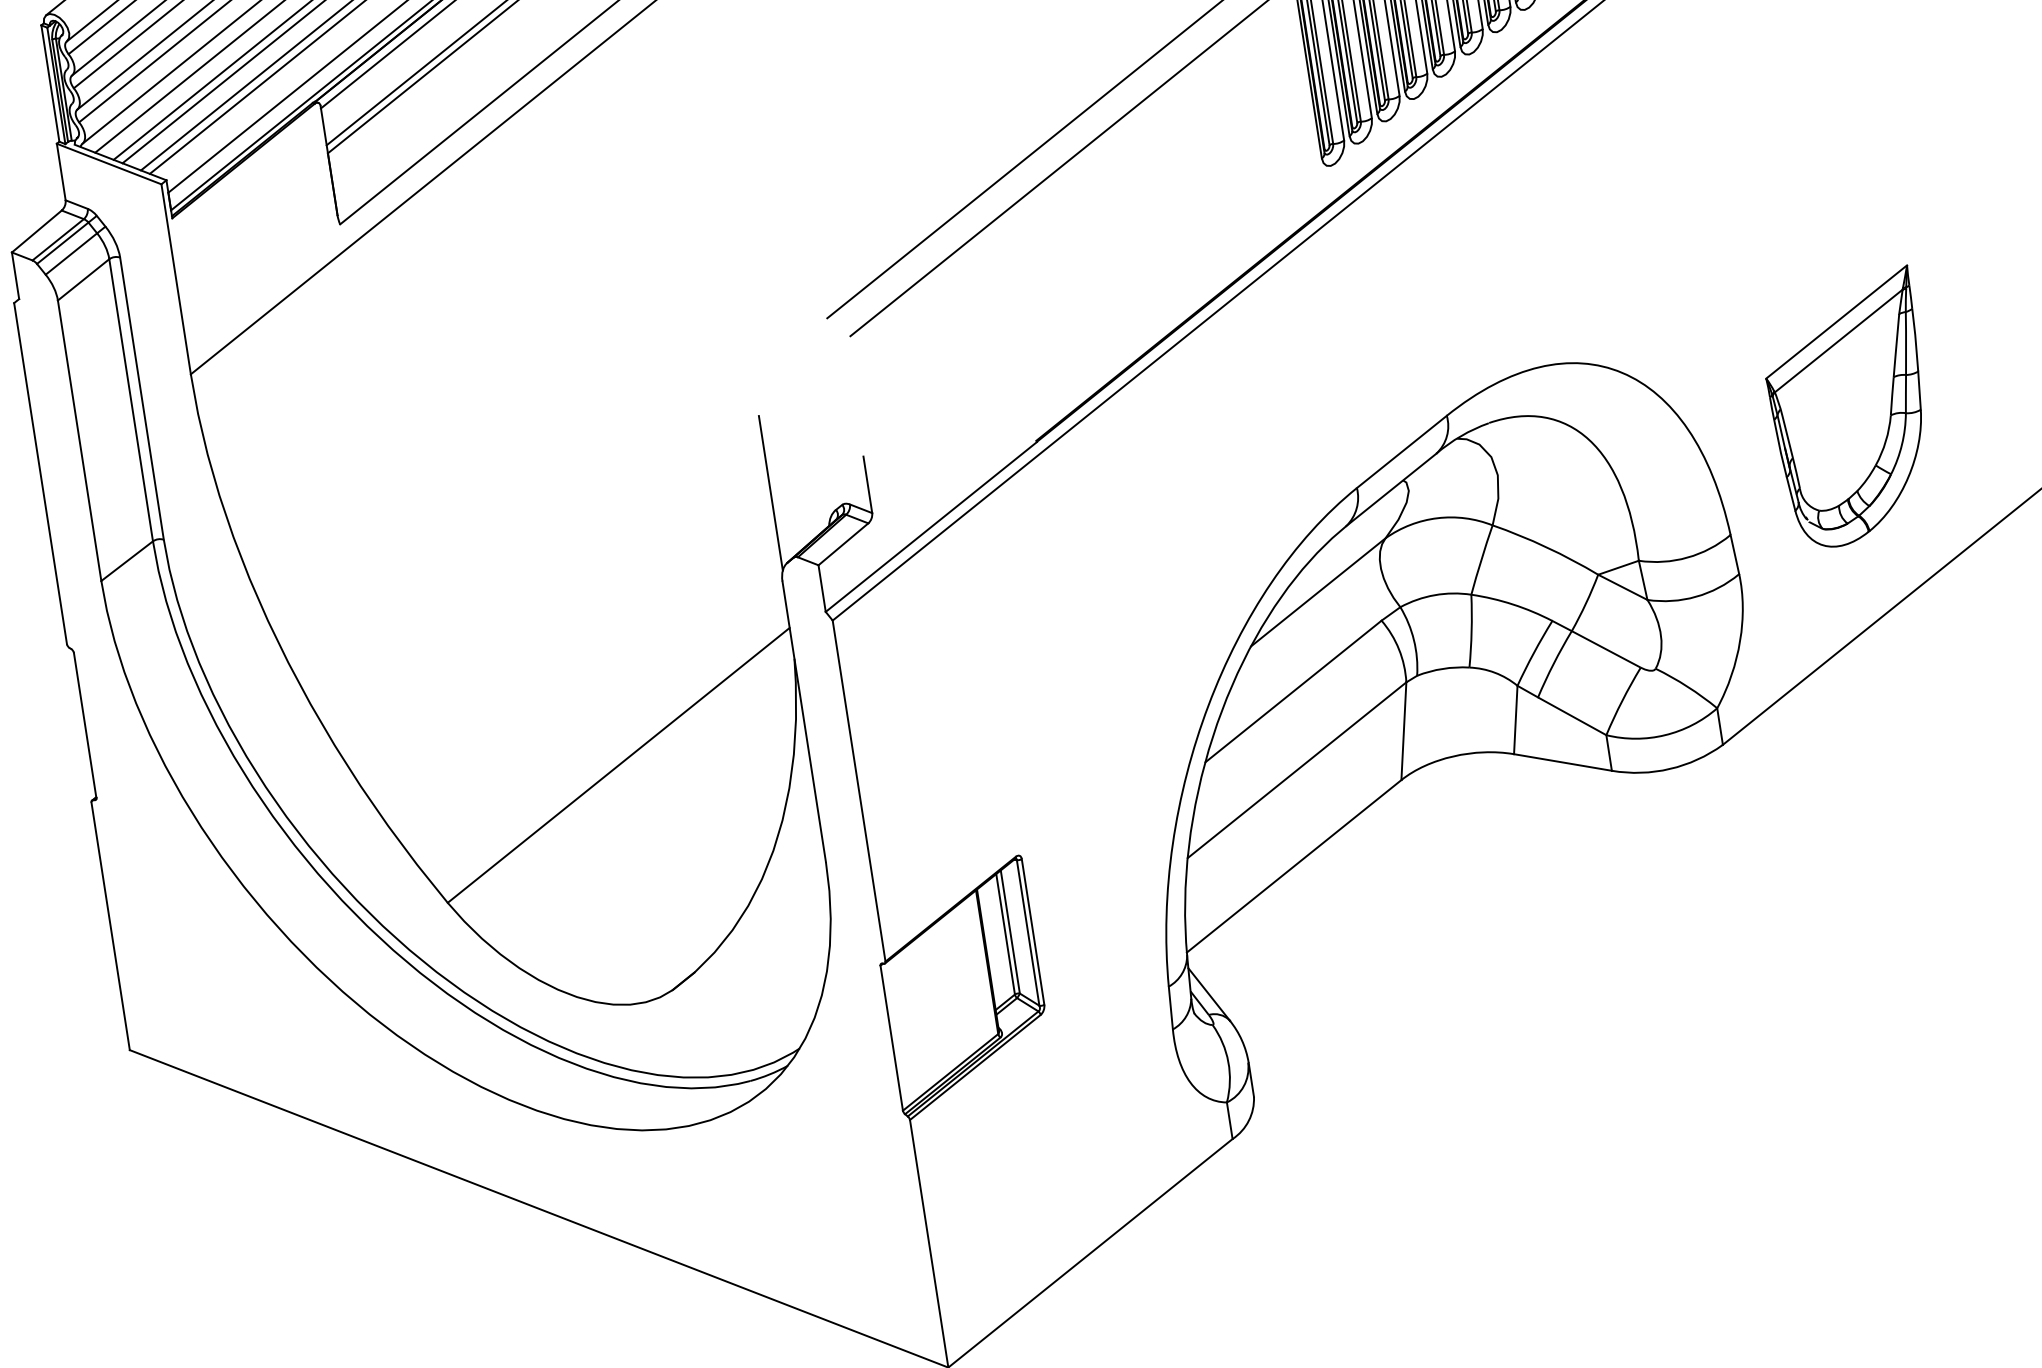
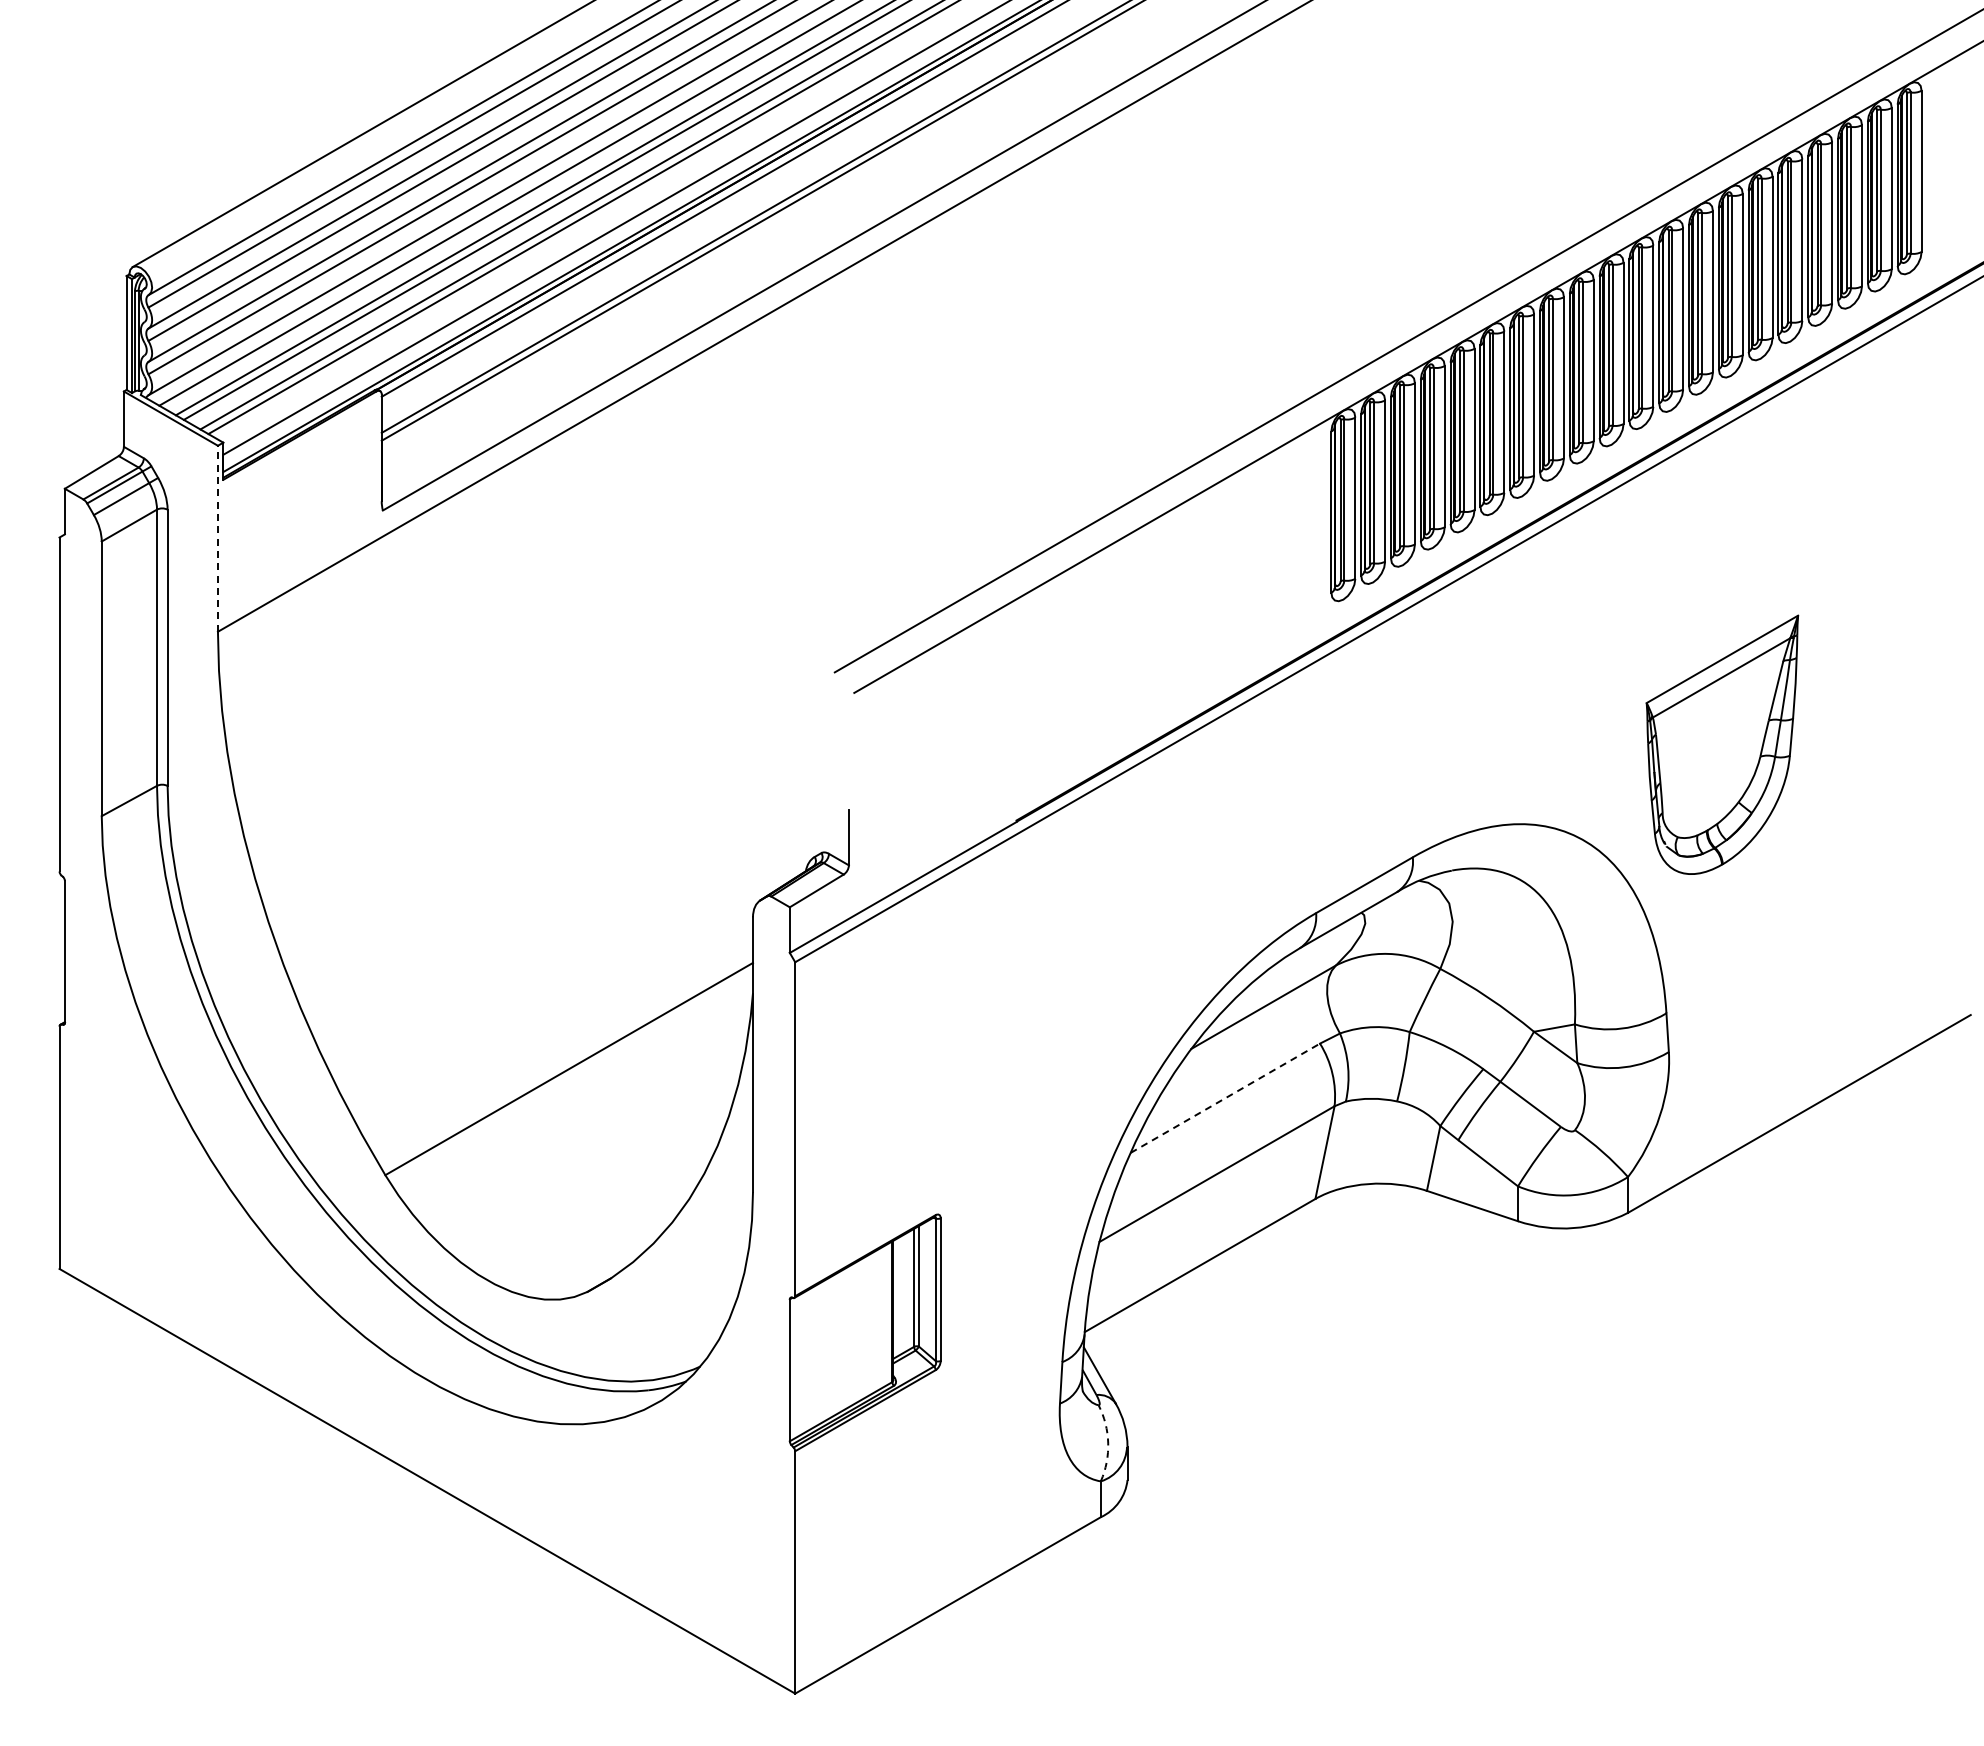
line: (175, 279) -> (217, 538), solid -> dashed
part: (1850, 408) -> (1722, 744), moved
line: (770, 493) -> (754, 831), removed
line: (1293, 691) -> (1225, 1098), solid -> dashed
arc: (1228, 1062) -> (1108, 1443), solid -> dashed

